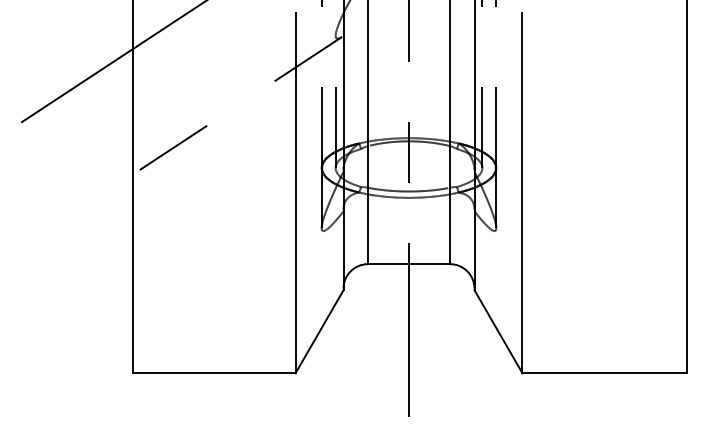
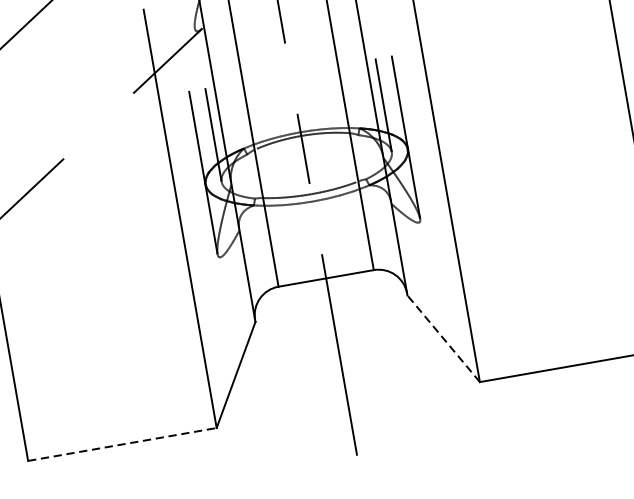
line: (498, 331) -> (443, 338), solid -> dashed
line: (214, 373) -> (122, 444), solid -> dashed

